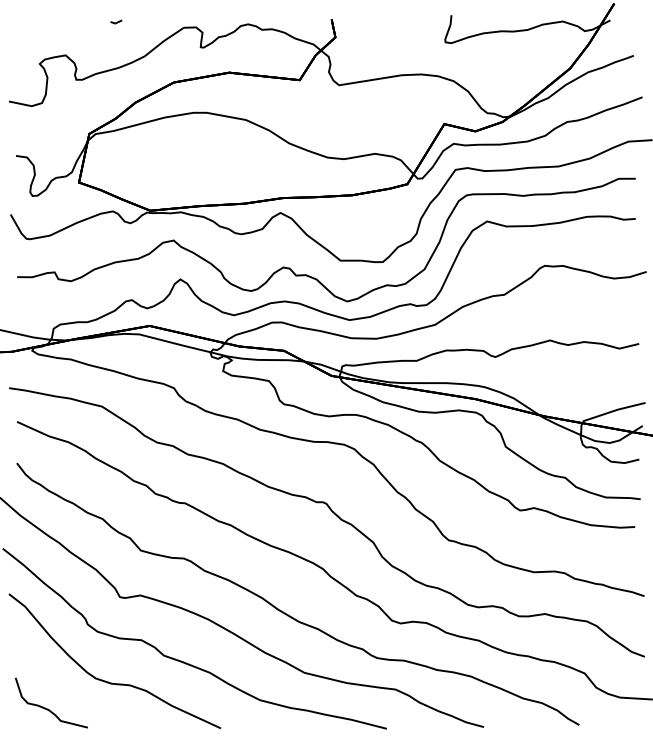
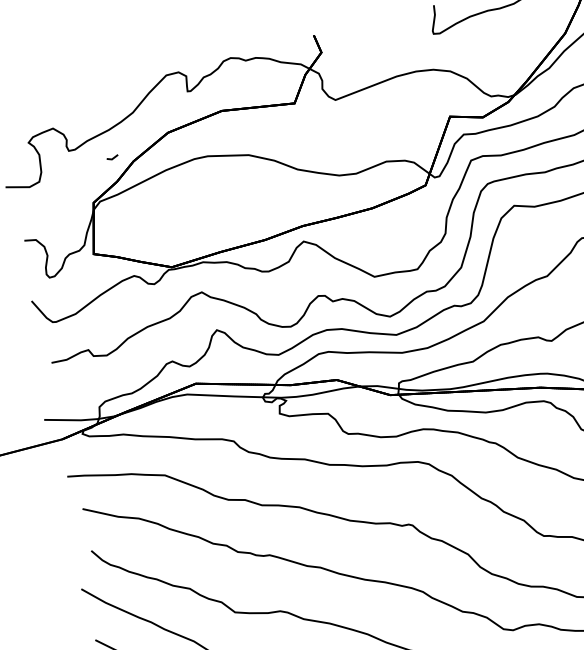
line: (117, 21) -> (113, 156), moved

